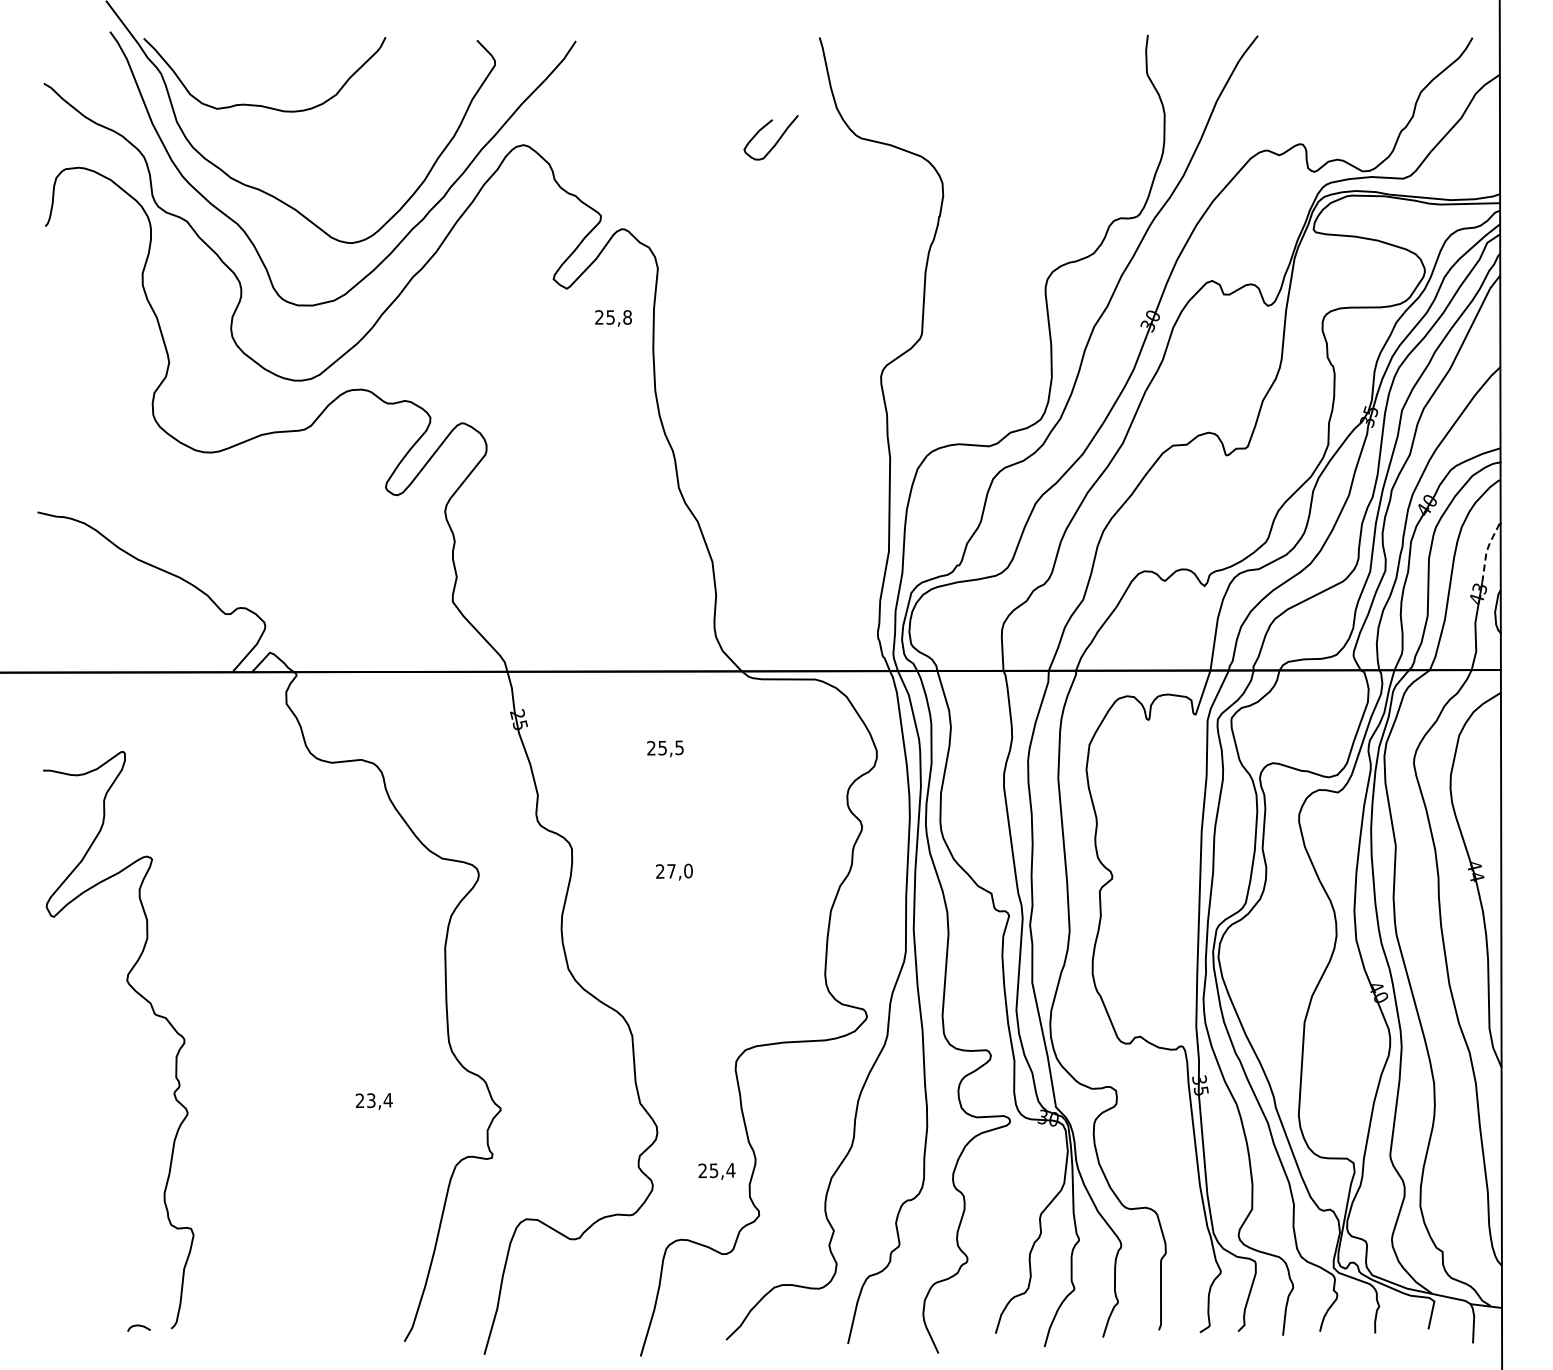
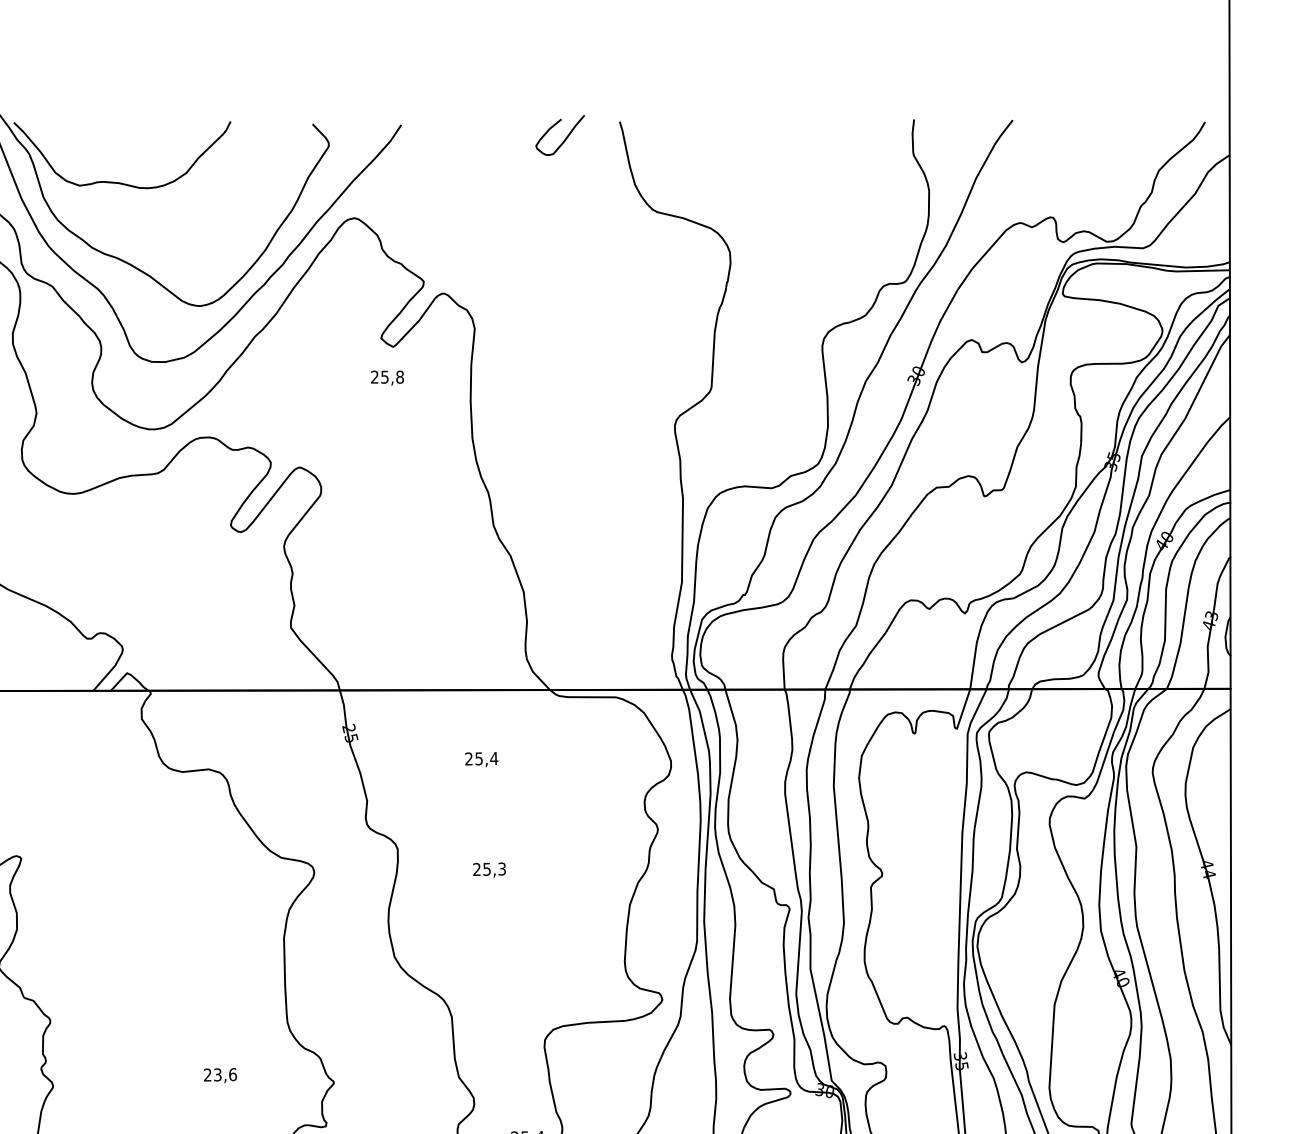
curve: (776, 141) -> (564, 138), moved
text: (613, 318) -> (387, 378), moved
line: (1486, 551) -> (1217, 582), dashed -> solid
text: (679, 747) -> (494, 758), 25,5 -> 25,4
text: (679, 870) -> (494, 868), 27,0 -> 25,3
text: (387, 1100) -> (232, 1074), 23,4 -> 23,6

